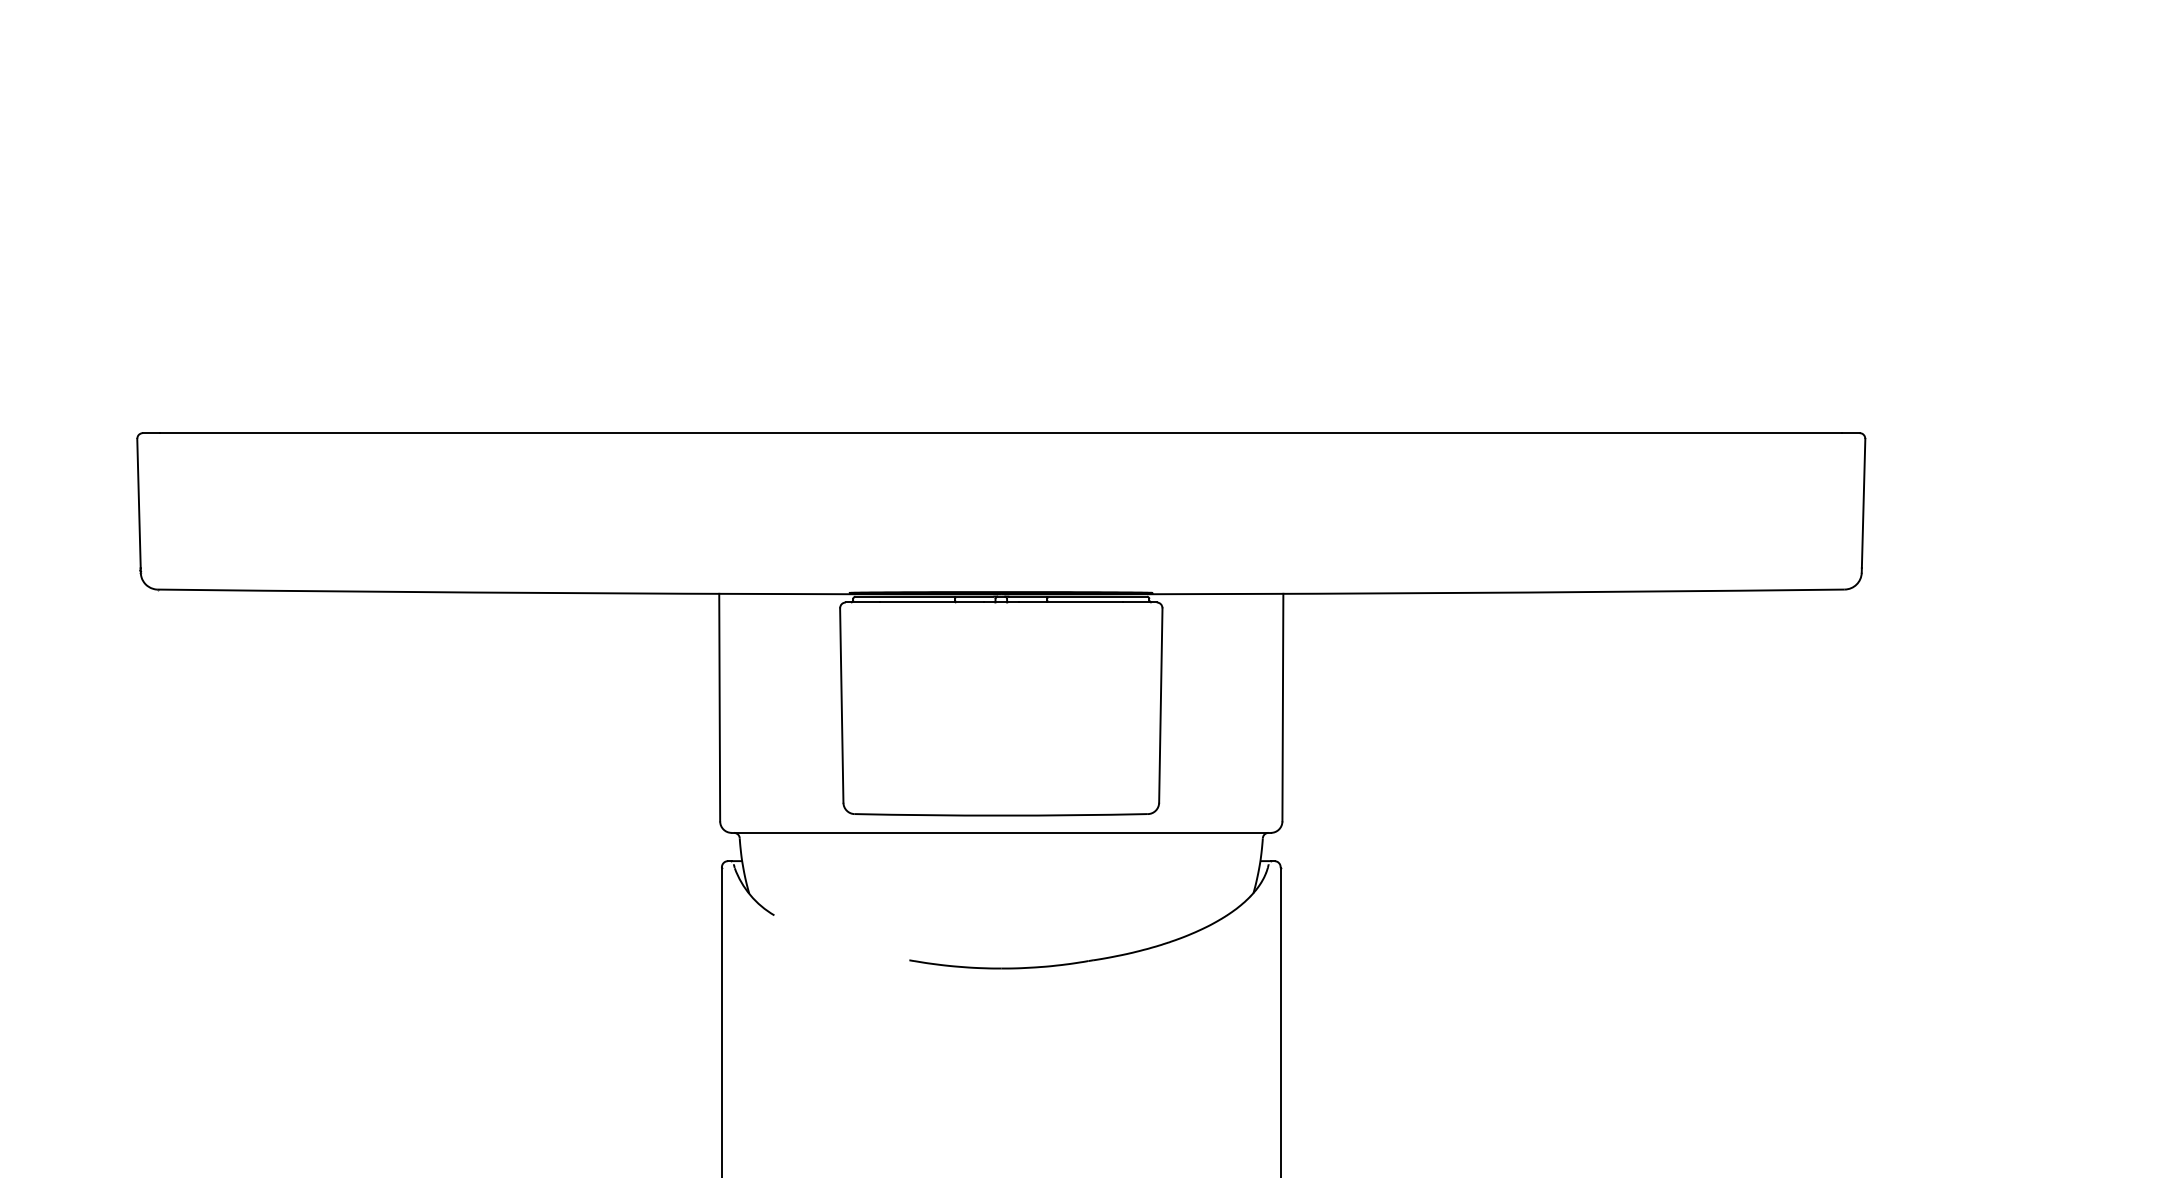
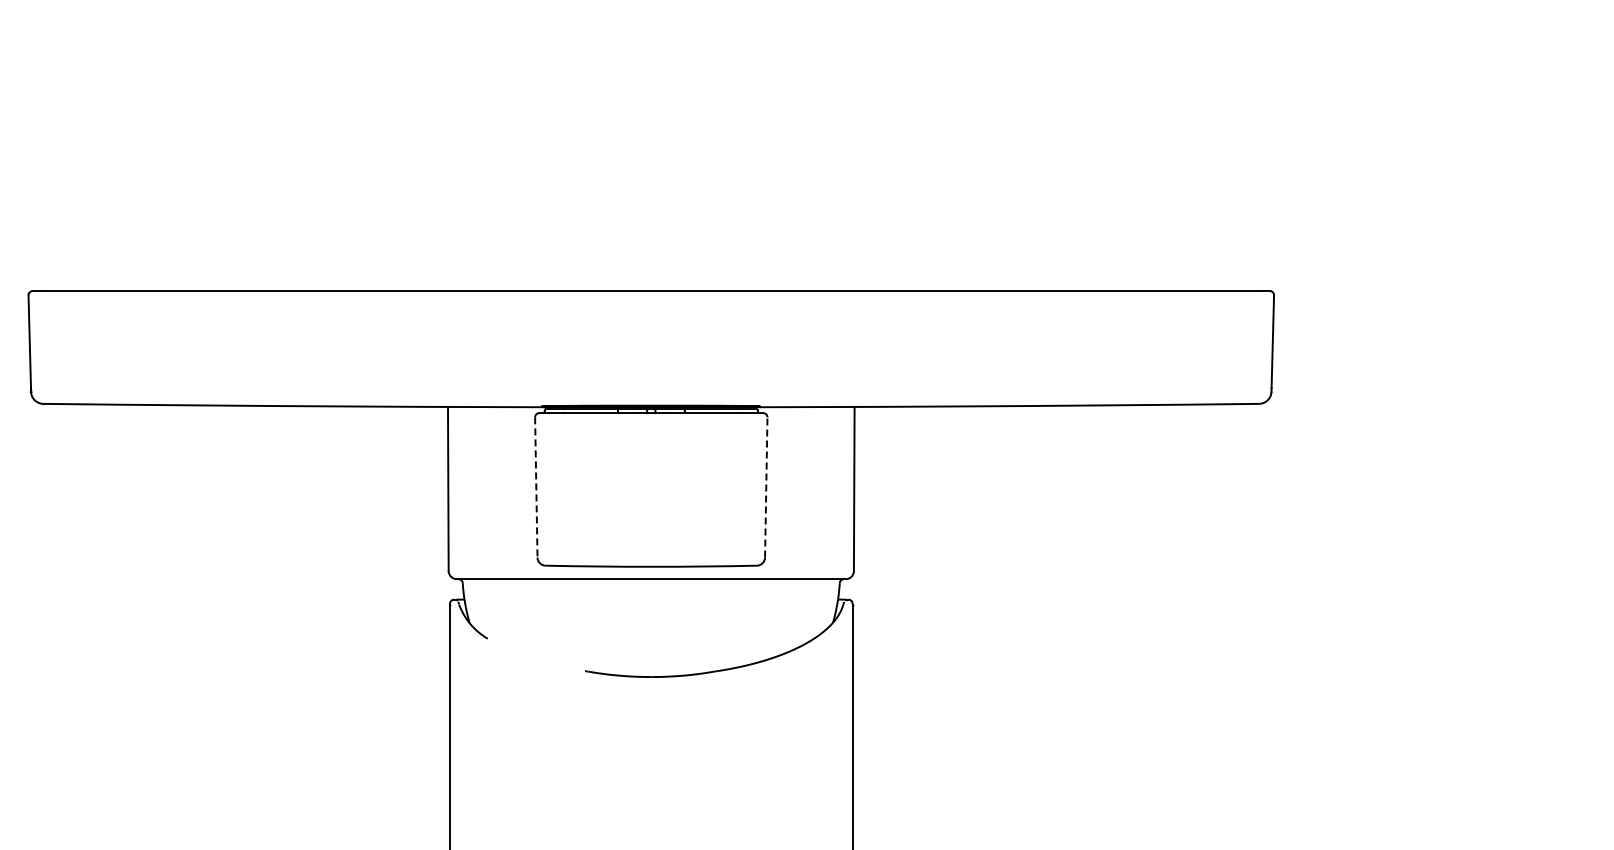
line: (1161, 704) -> (766, 486), solid -> dashed
line: (842, 705) -> (536, 487), solid -> dashed

